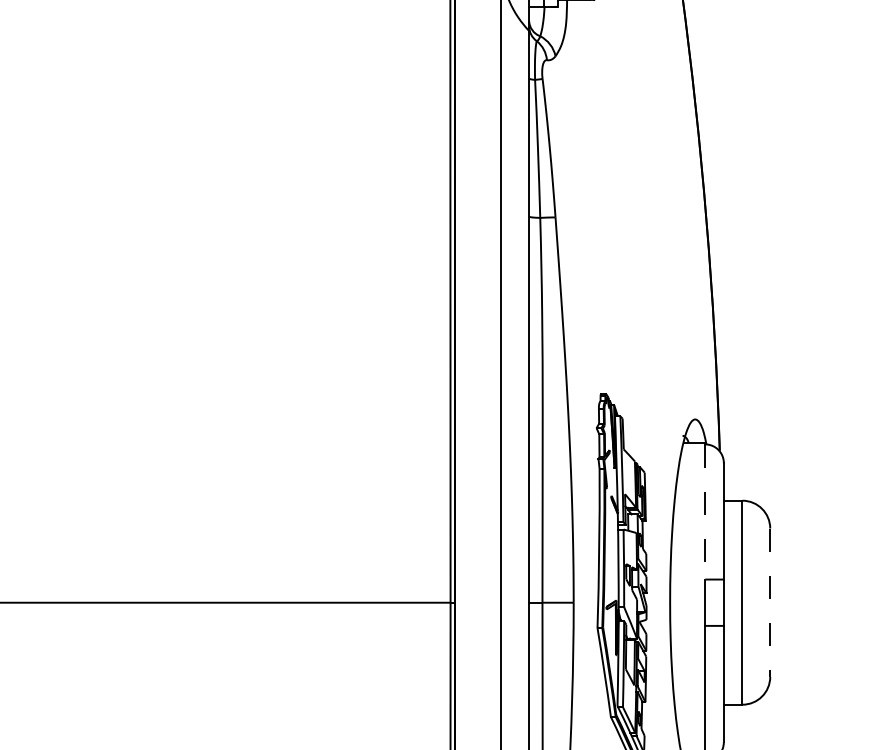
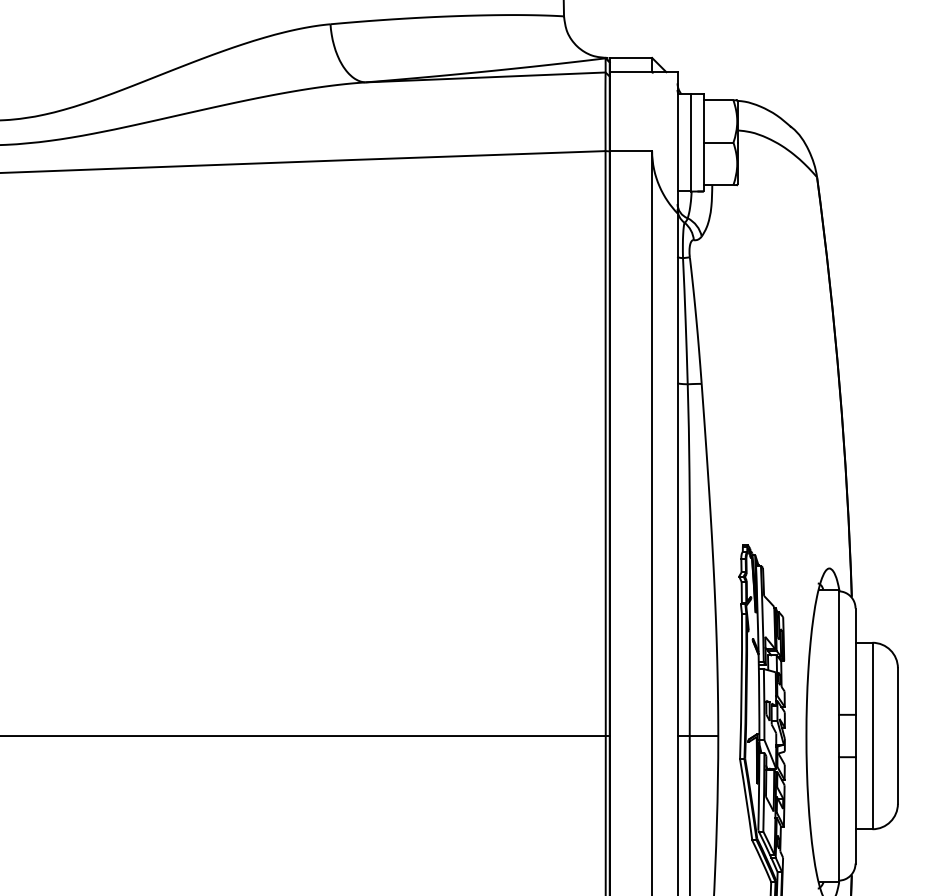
line: (705, 512) -> (838, 653), dashed -> solid
line: (769, 603) -> (897, 736), dashed -> solid

